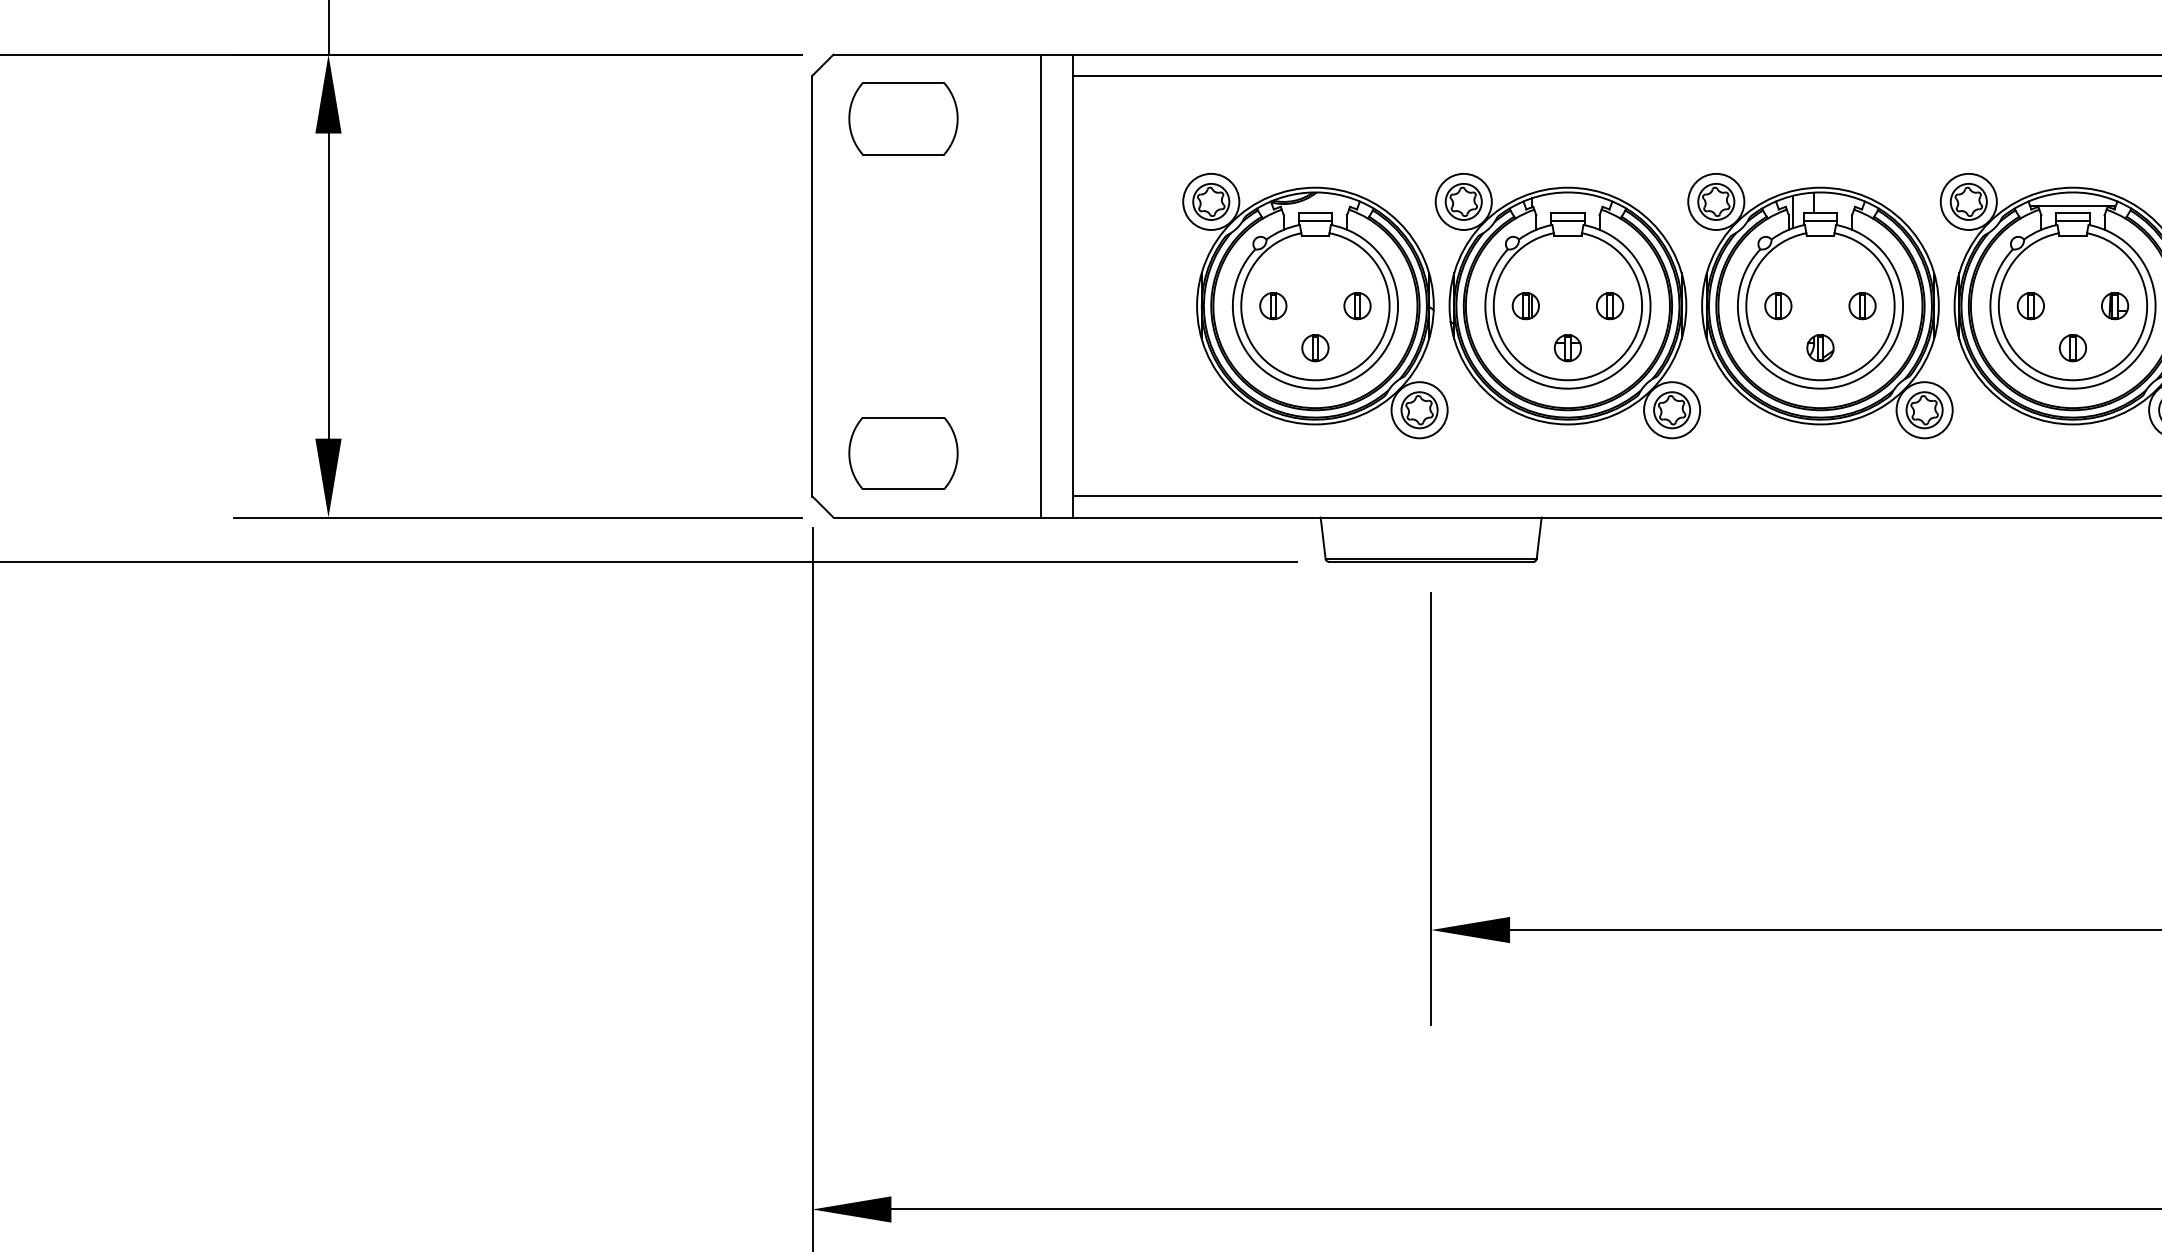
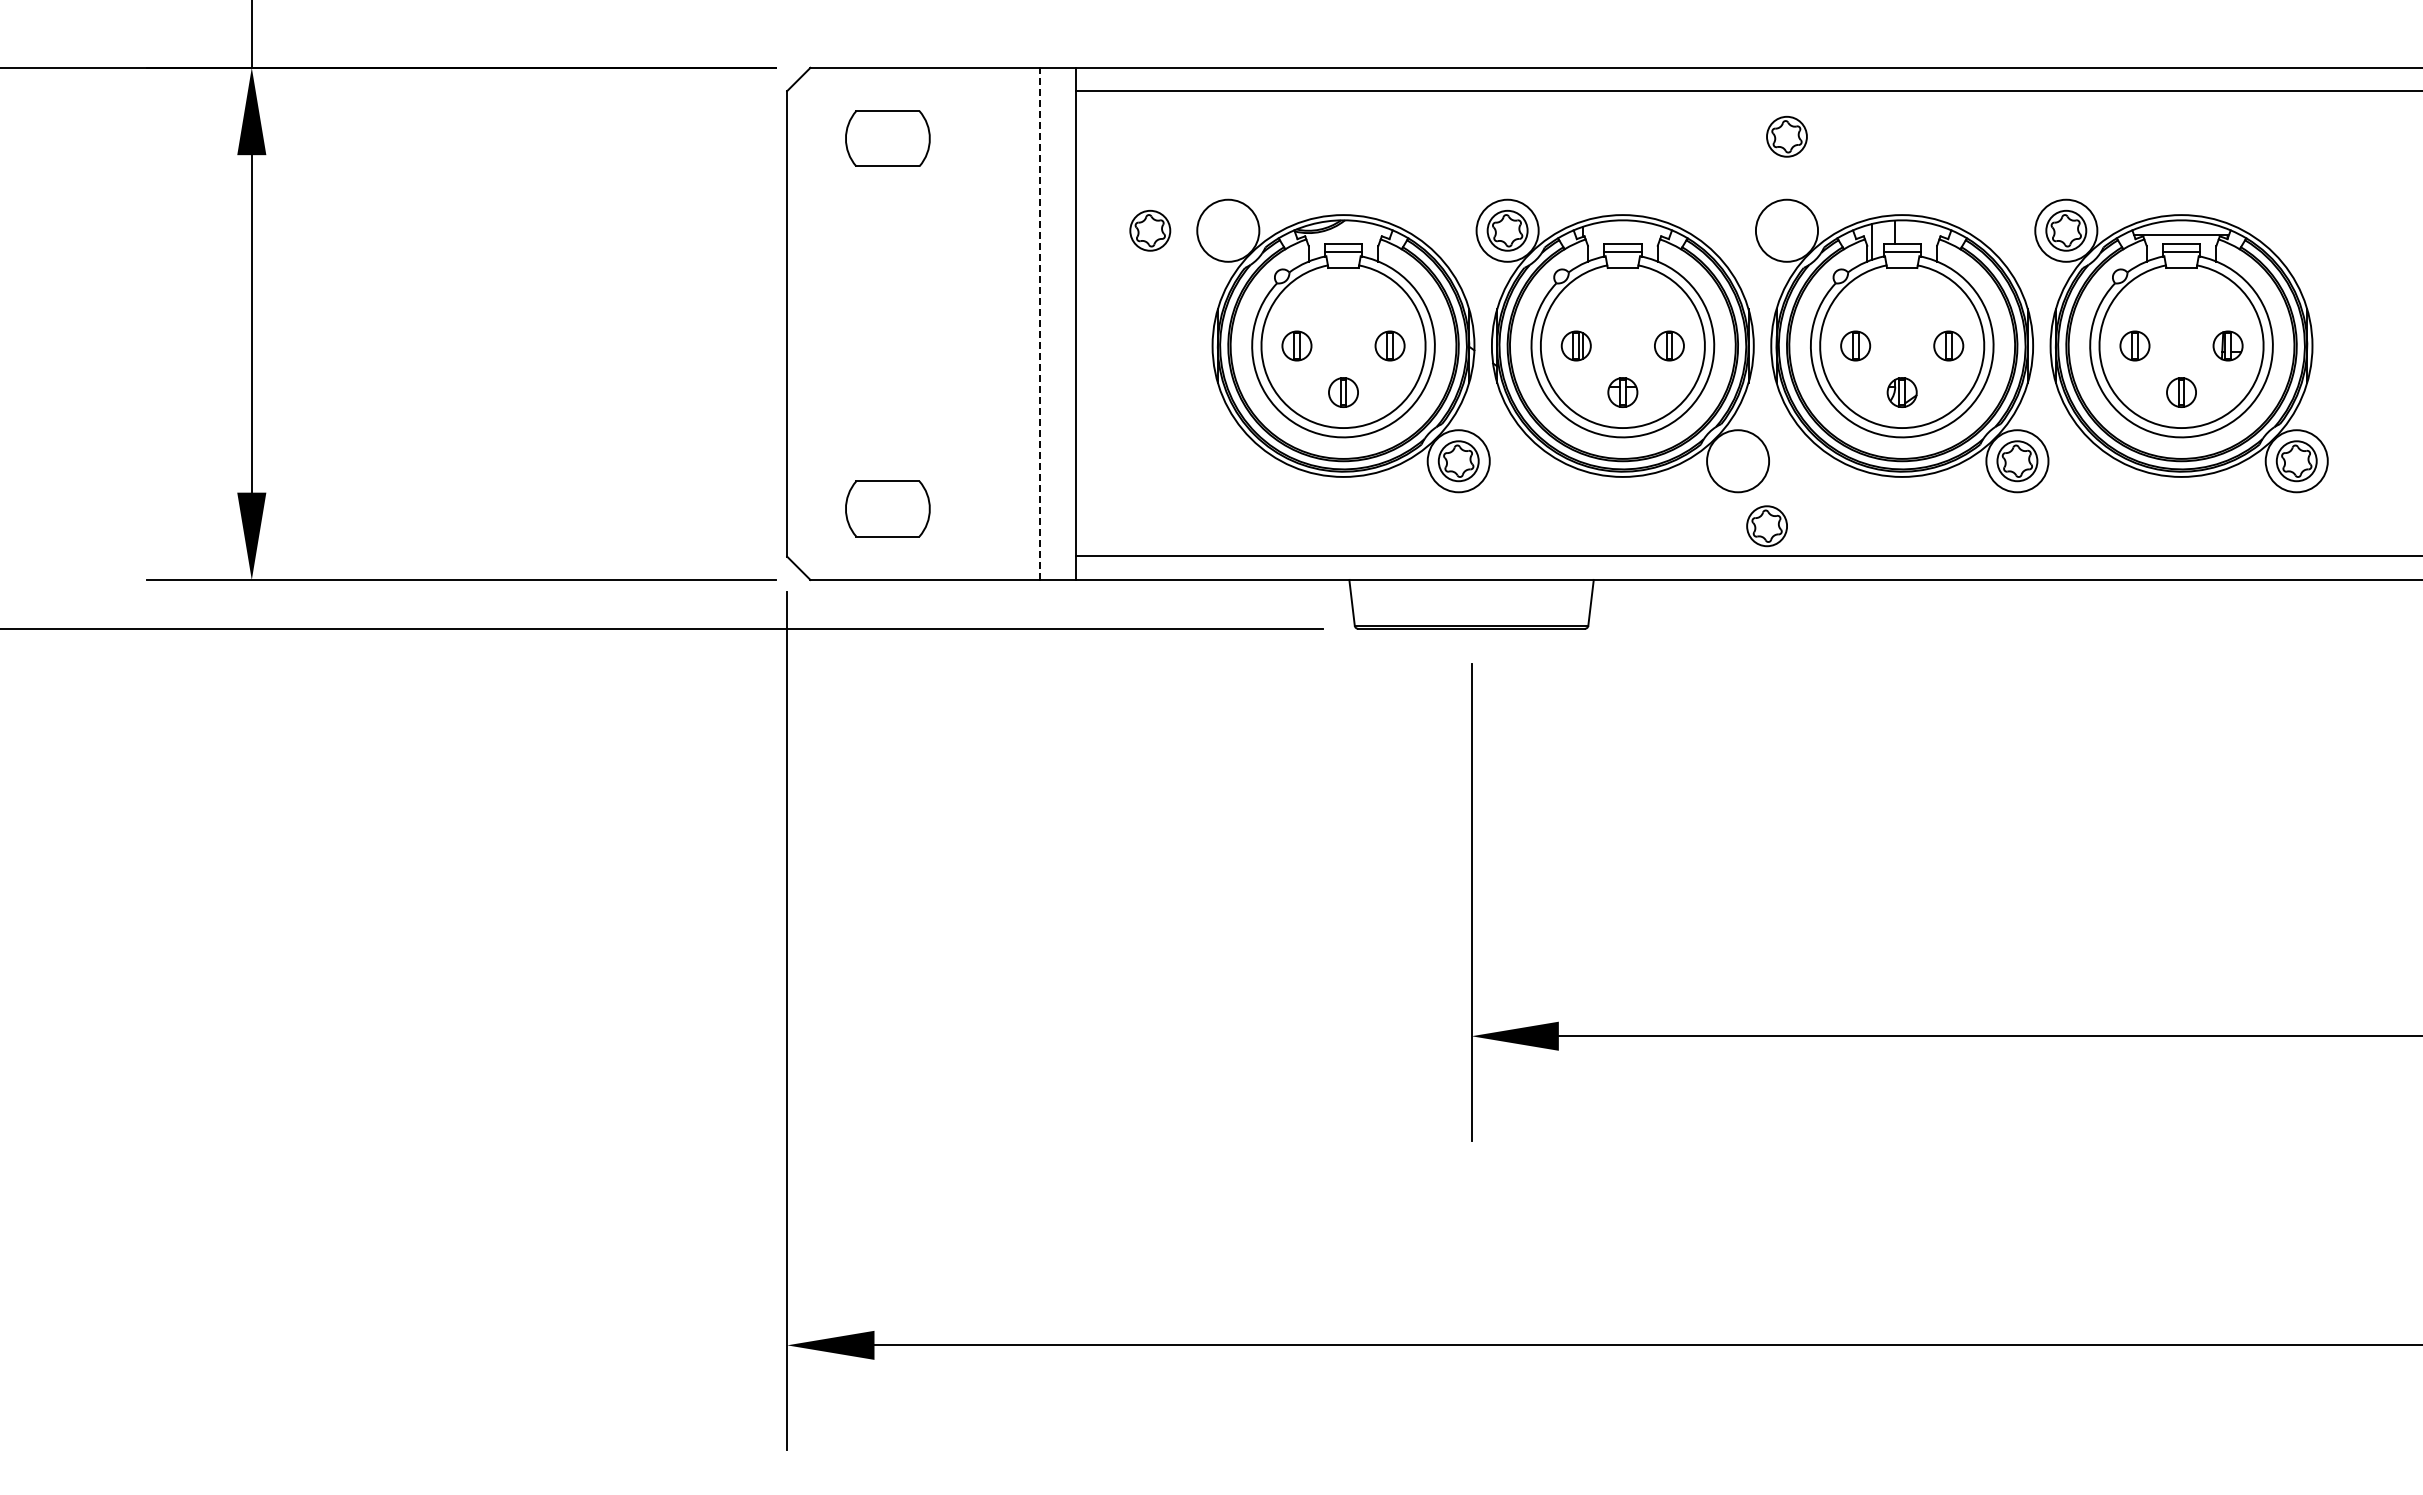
part: (903, 118) -> (887, 138), size x0.7
part: (1211, 201) -> (1150, 230), moved
part: (1715, 201) -> (1786, 136), moved
line: (1041, 285) -> (1040, 323), solid -> dashed
part: (1671, 410) -> (1766, 526), moved
part: (903, 452) -> (887, 508), size x0.7

